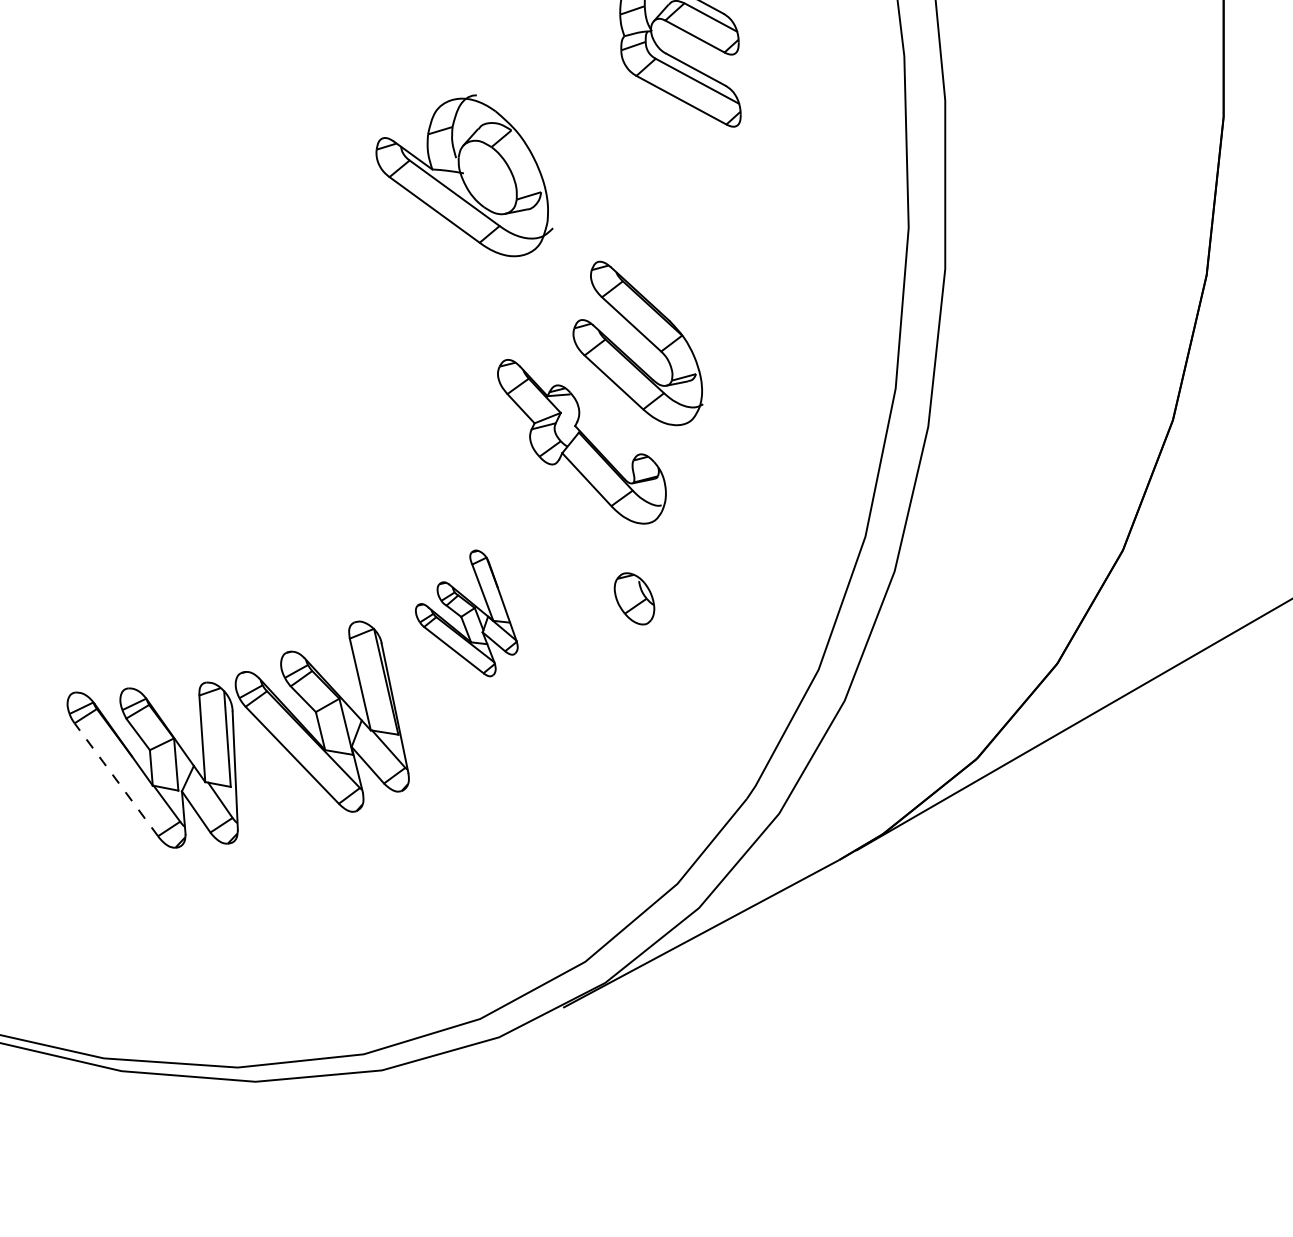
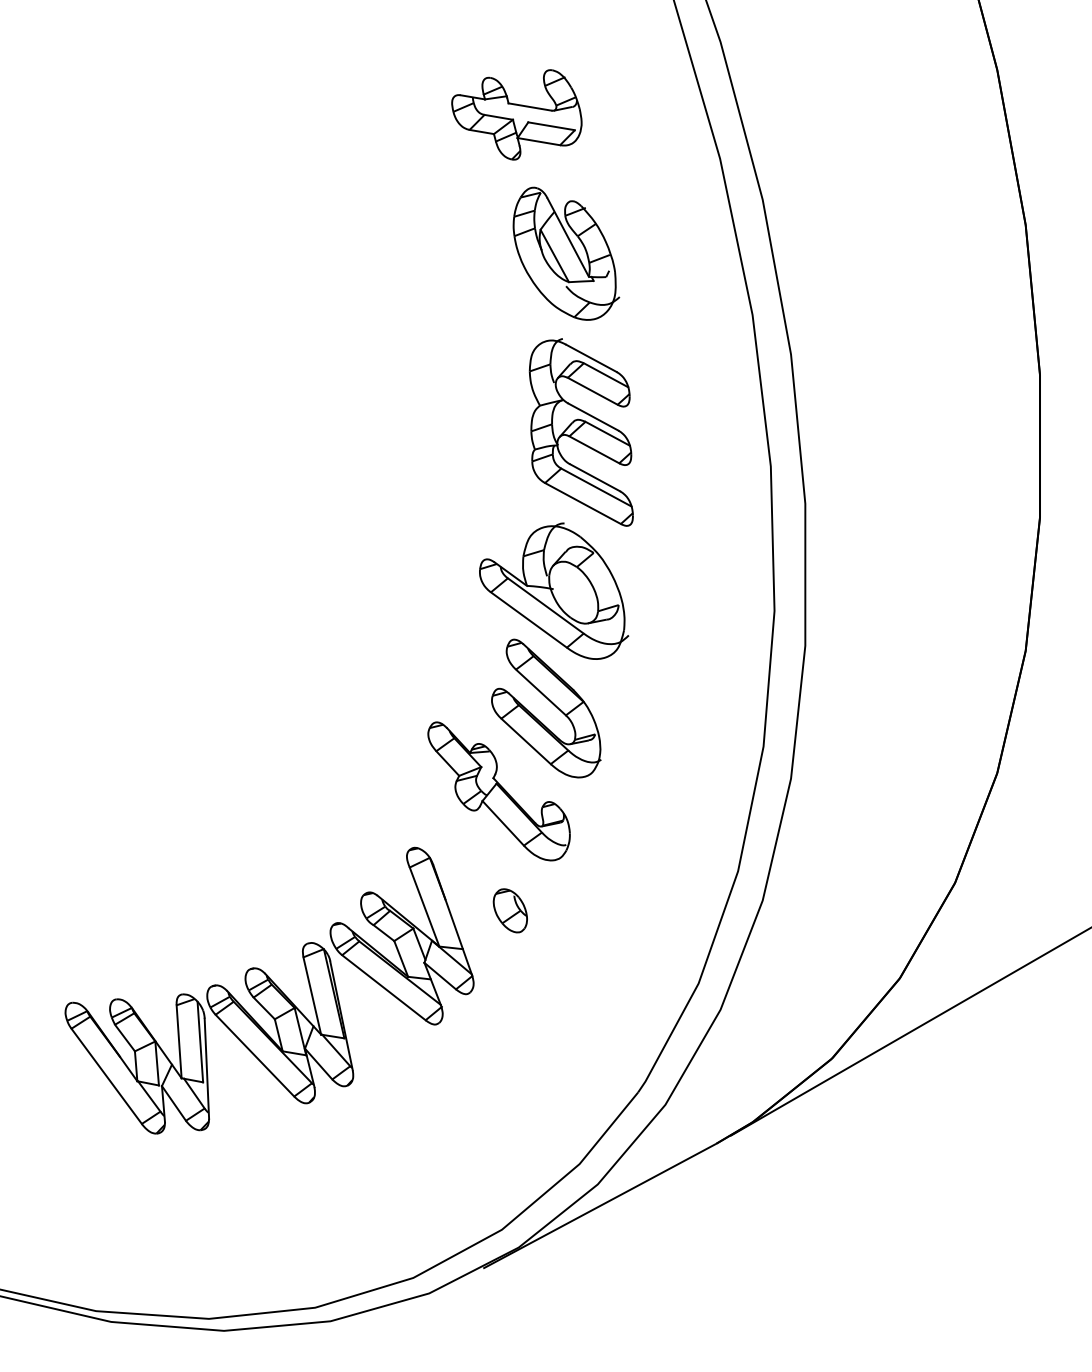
part: (464, 174) -> (554, 590), moved
part: (633, 598) -> (509, 910), moved
part: (466, 612) -> (401, 935), size x1.67
line: (116, 778) -> (106, 1075), dashed -> solid

